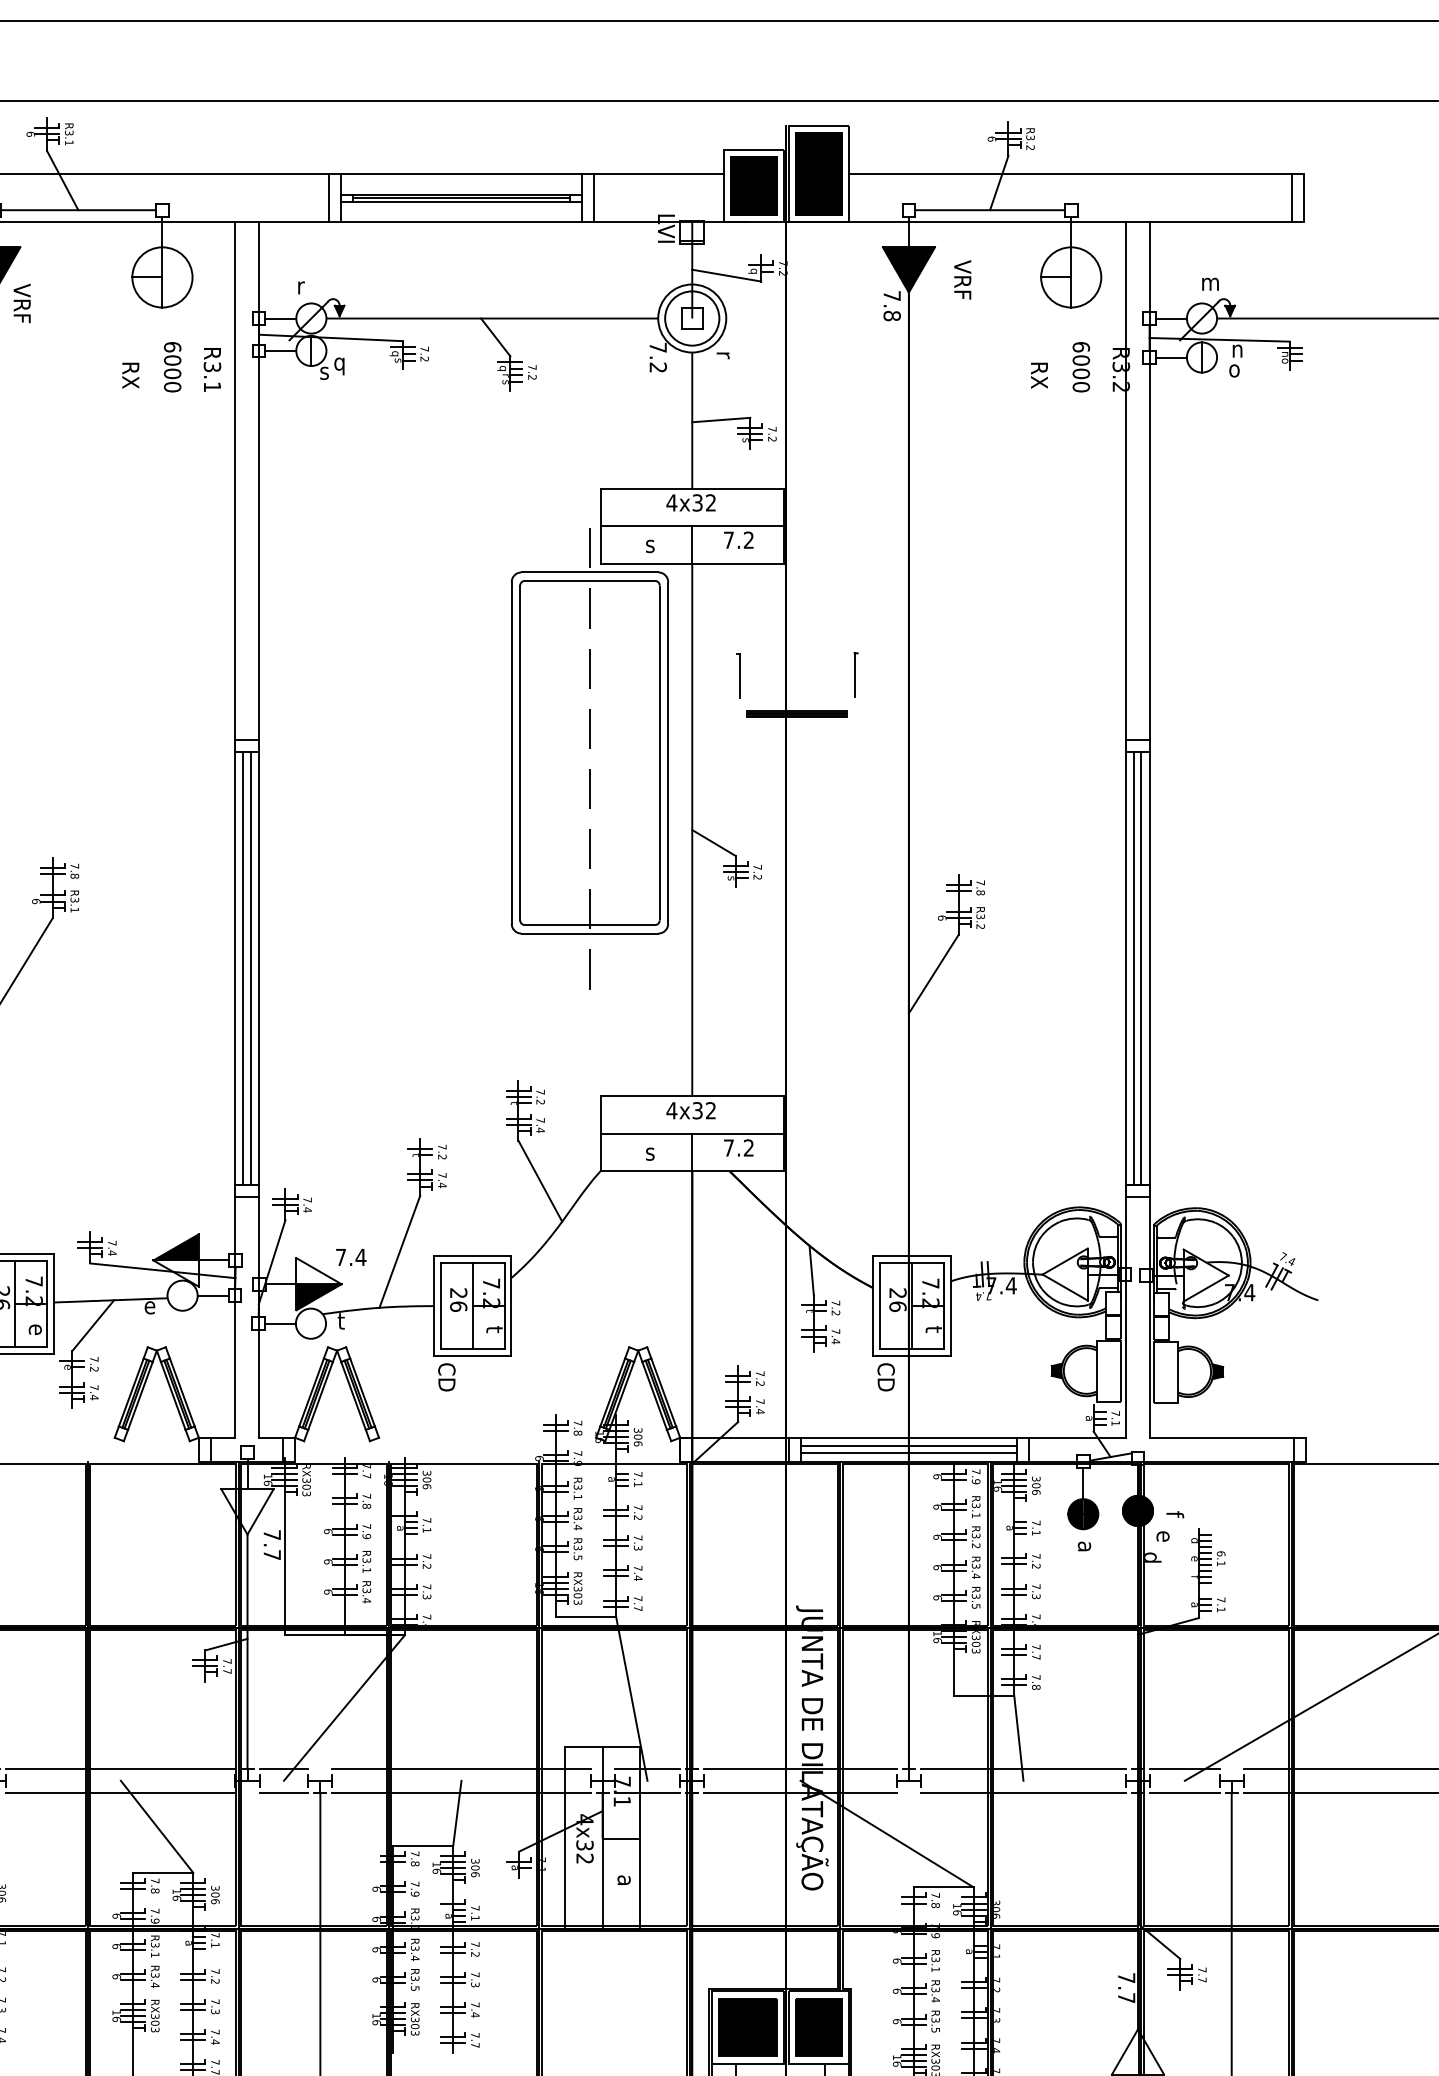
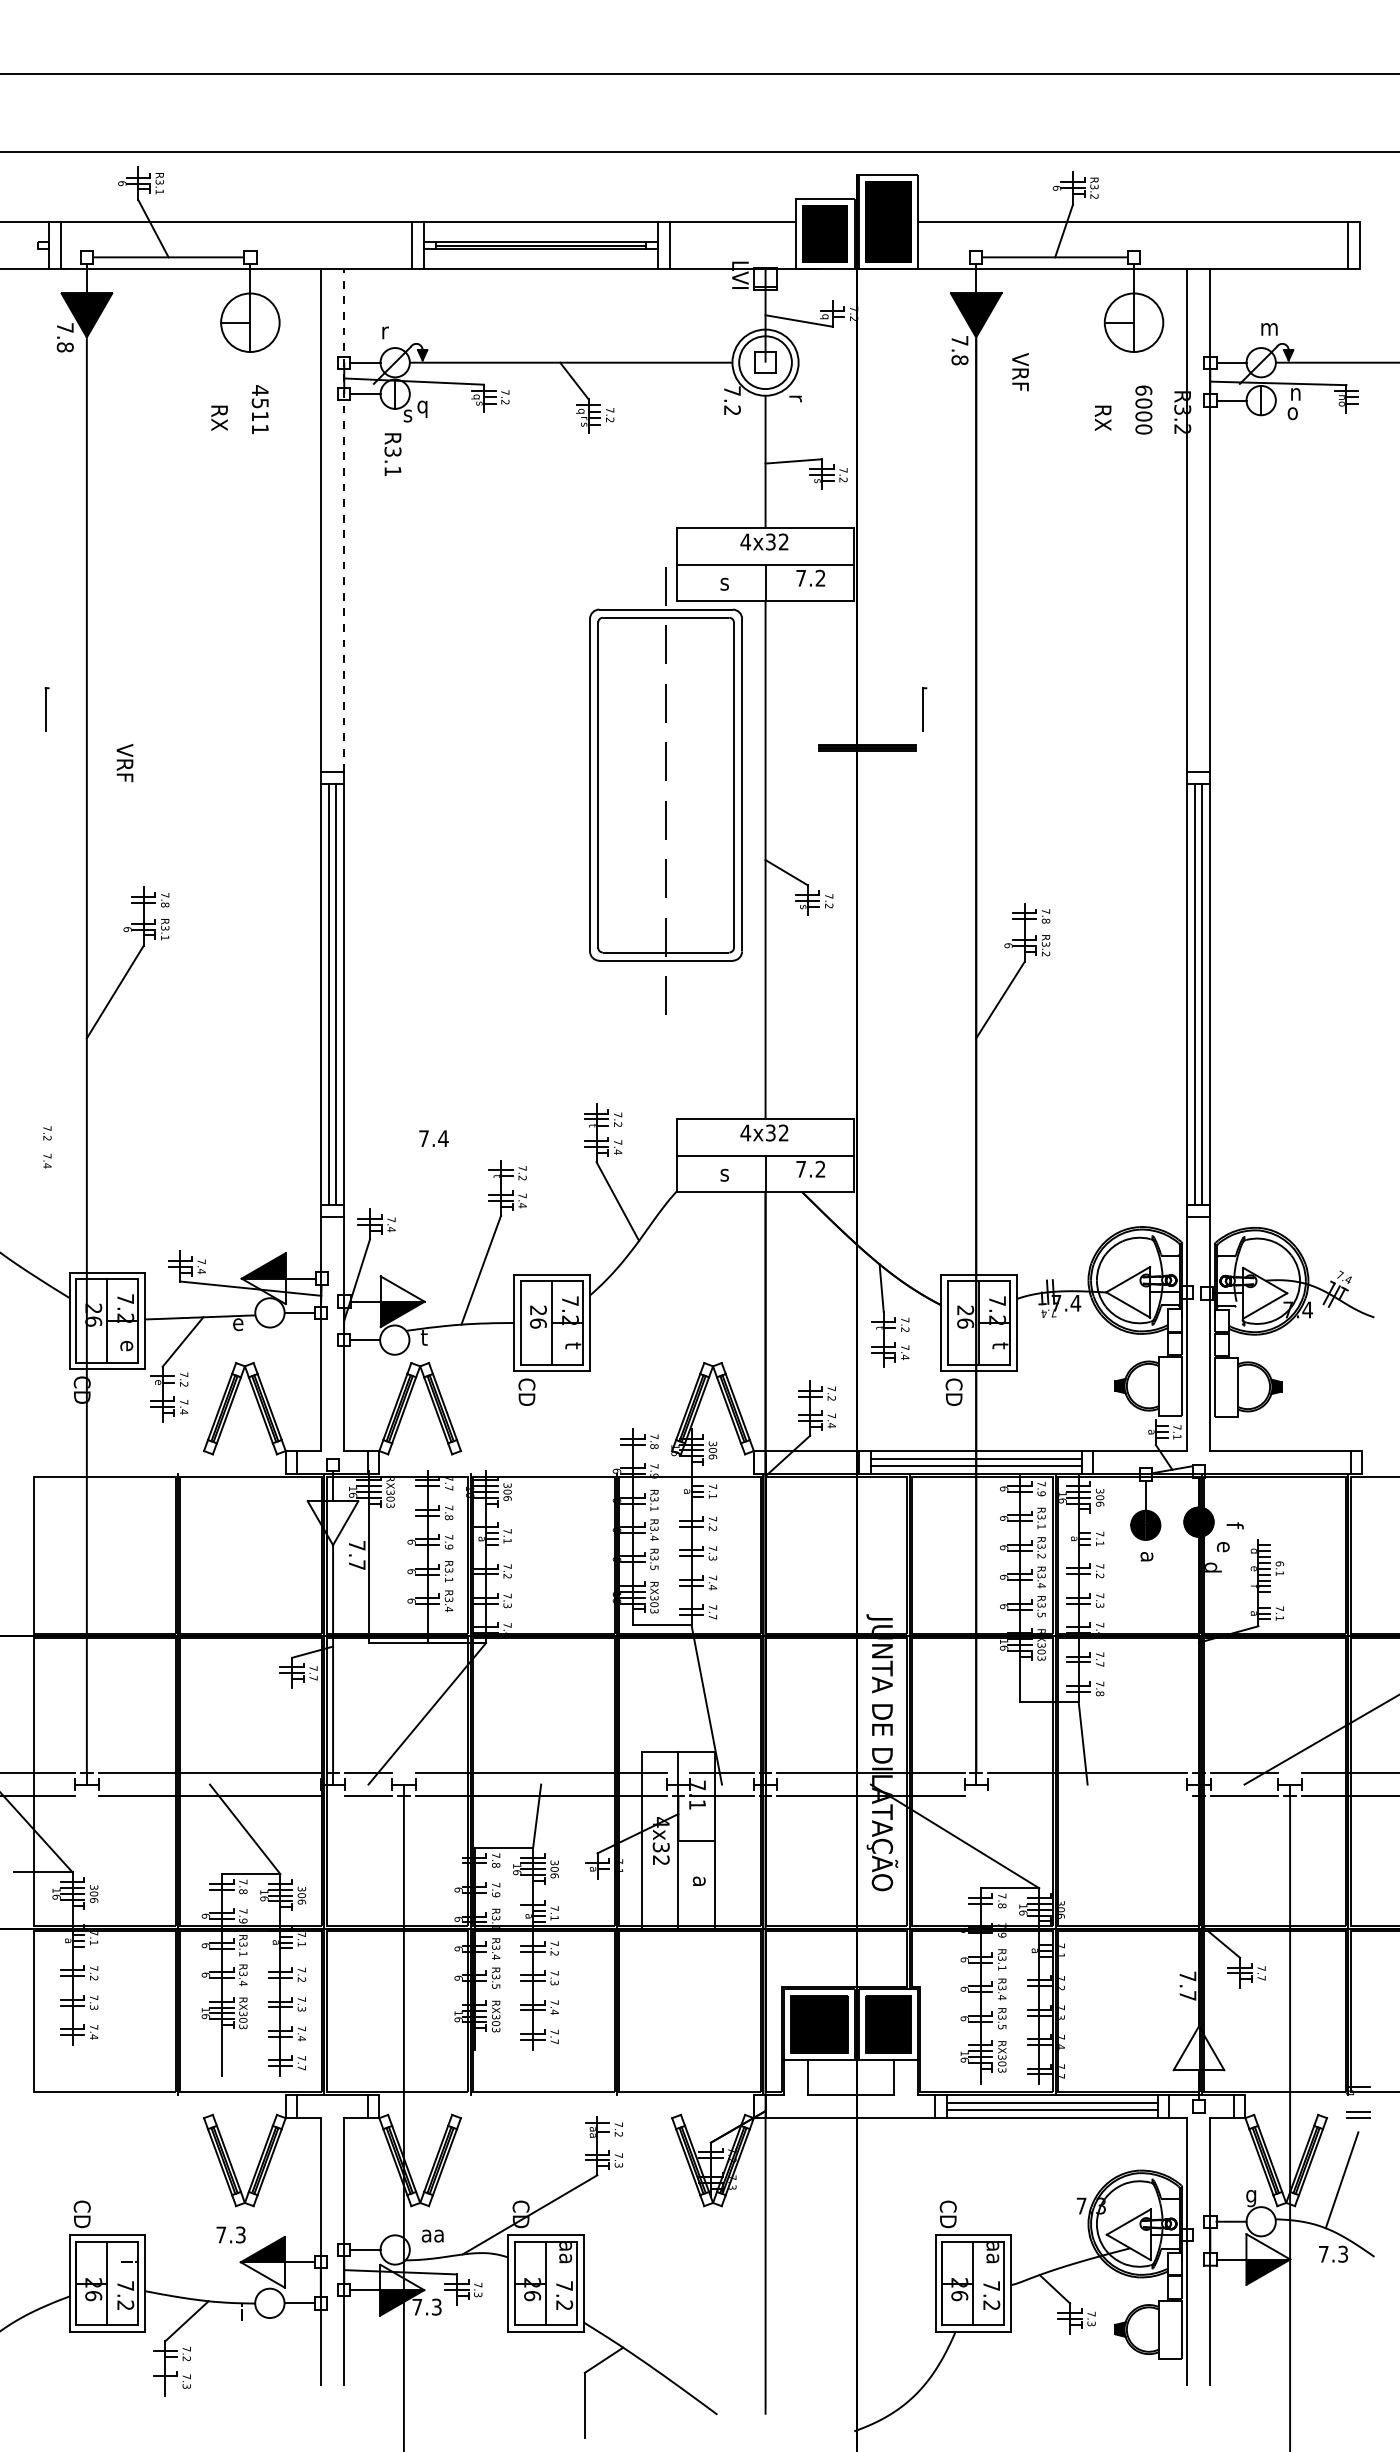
text: (962, 280) -> (1020, 372), moved
text: (21, 303) -> (124, 763), moved
text: (171, 366) -> (259, 409), 6000 -> 4511
text: (211, 369) -> (392, 454), moved
line: (259, 480) -> (344, 520), solid -> dashed
part: (738, 675) -> (810, 709), removed
text: (350, 1257) -> (433, 1138), moved
line: (1023, 1793) -> (1087, 1796), removed

